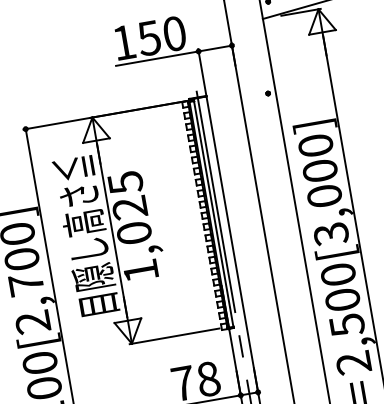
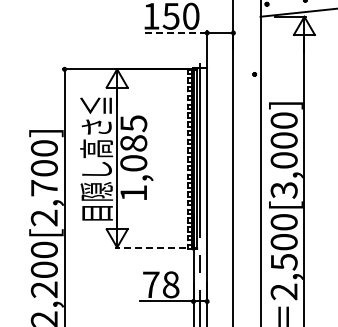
line: (157, 59) -> (174, 33), solid -> dashed
text: (129, 208) -> (133, 143), 1,025 -> 1,085
line: (174, 336) -> (150, 247), solid -> dashed

